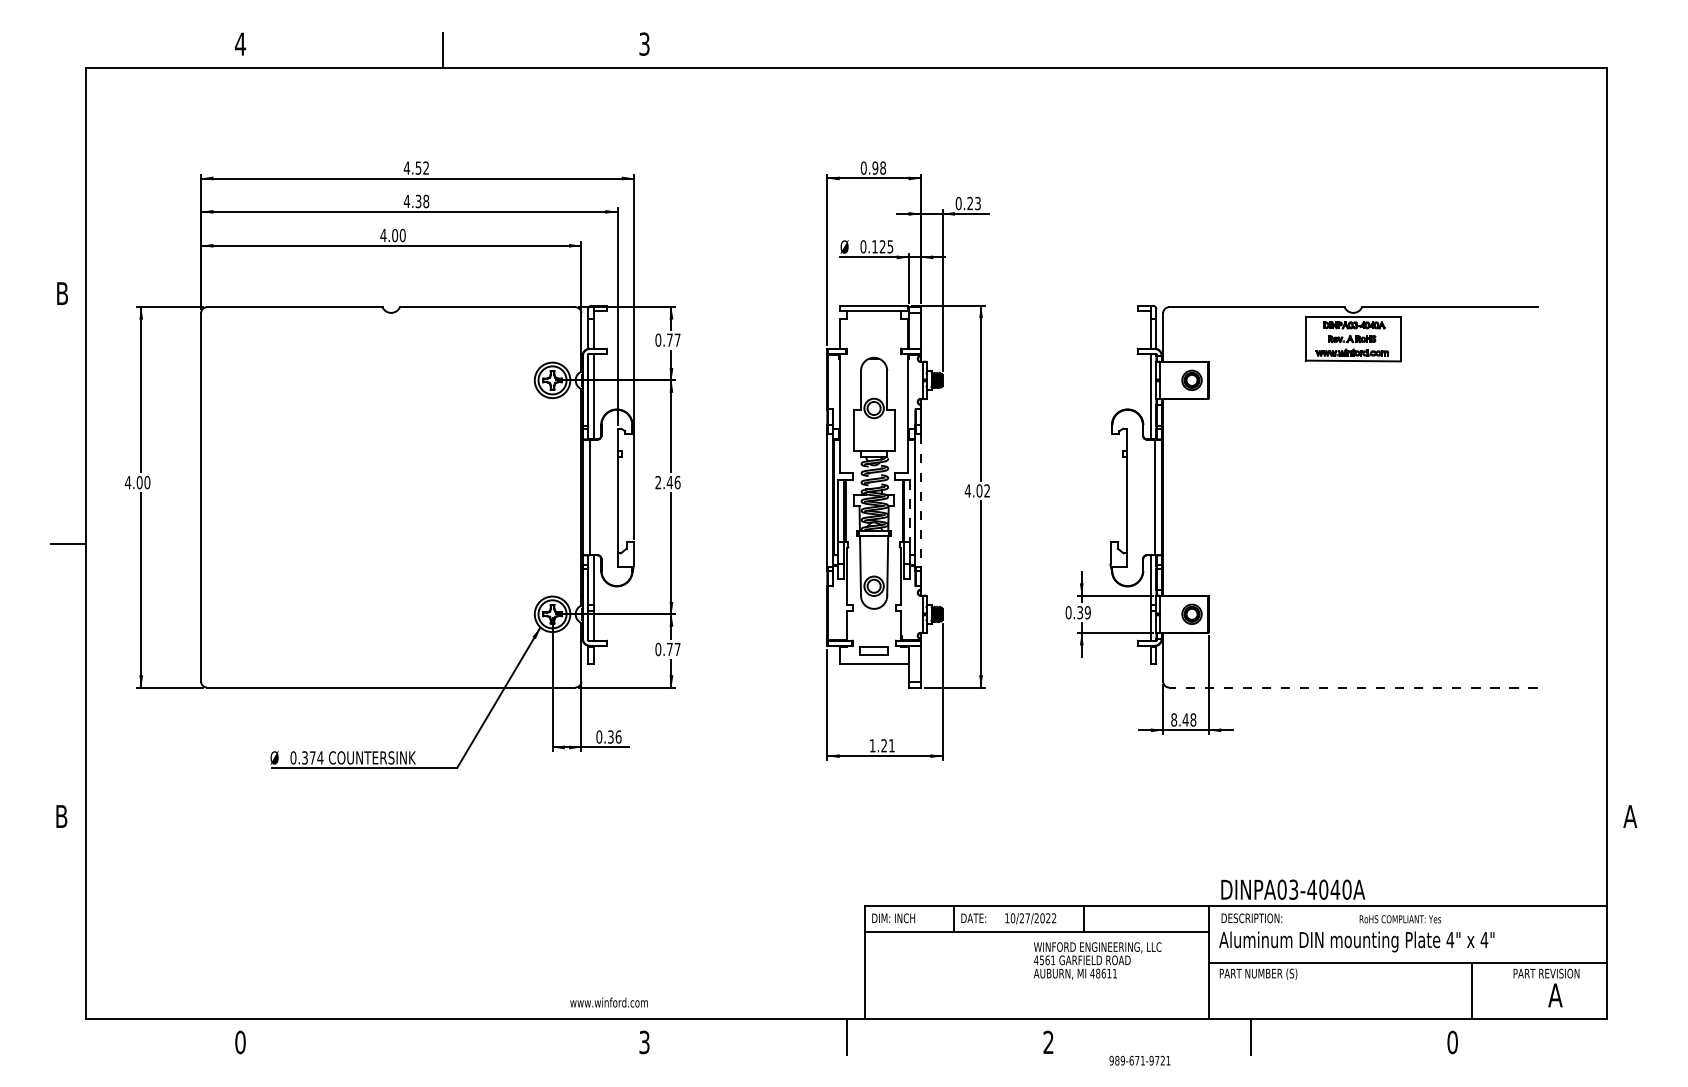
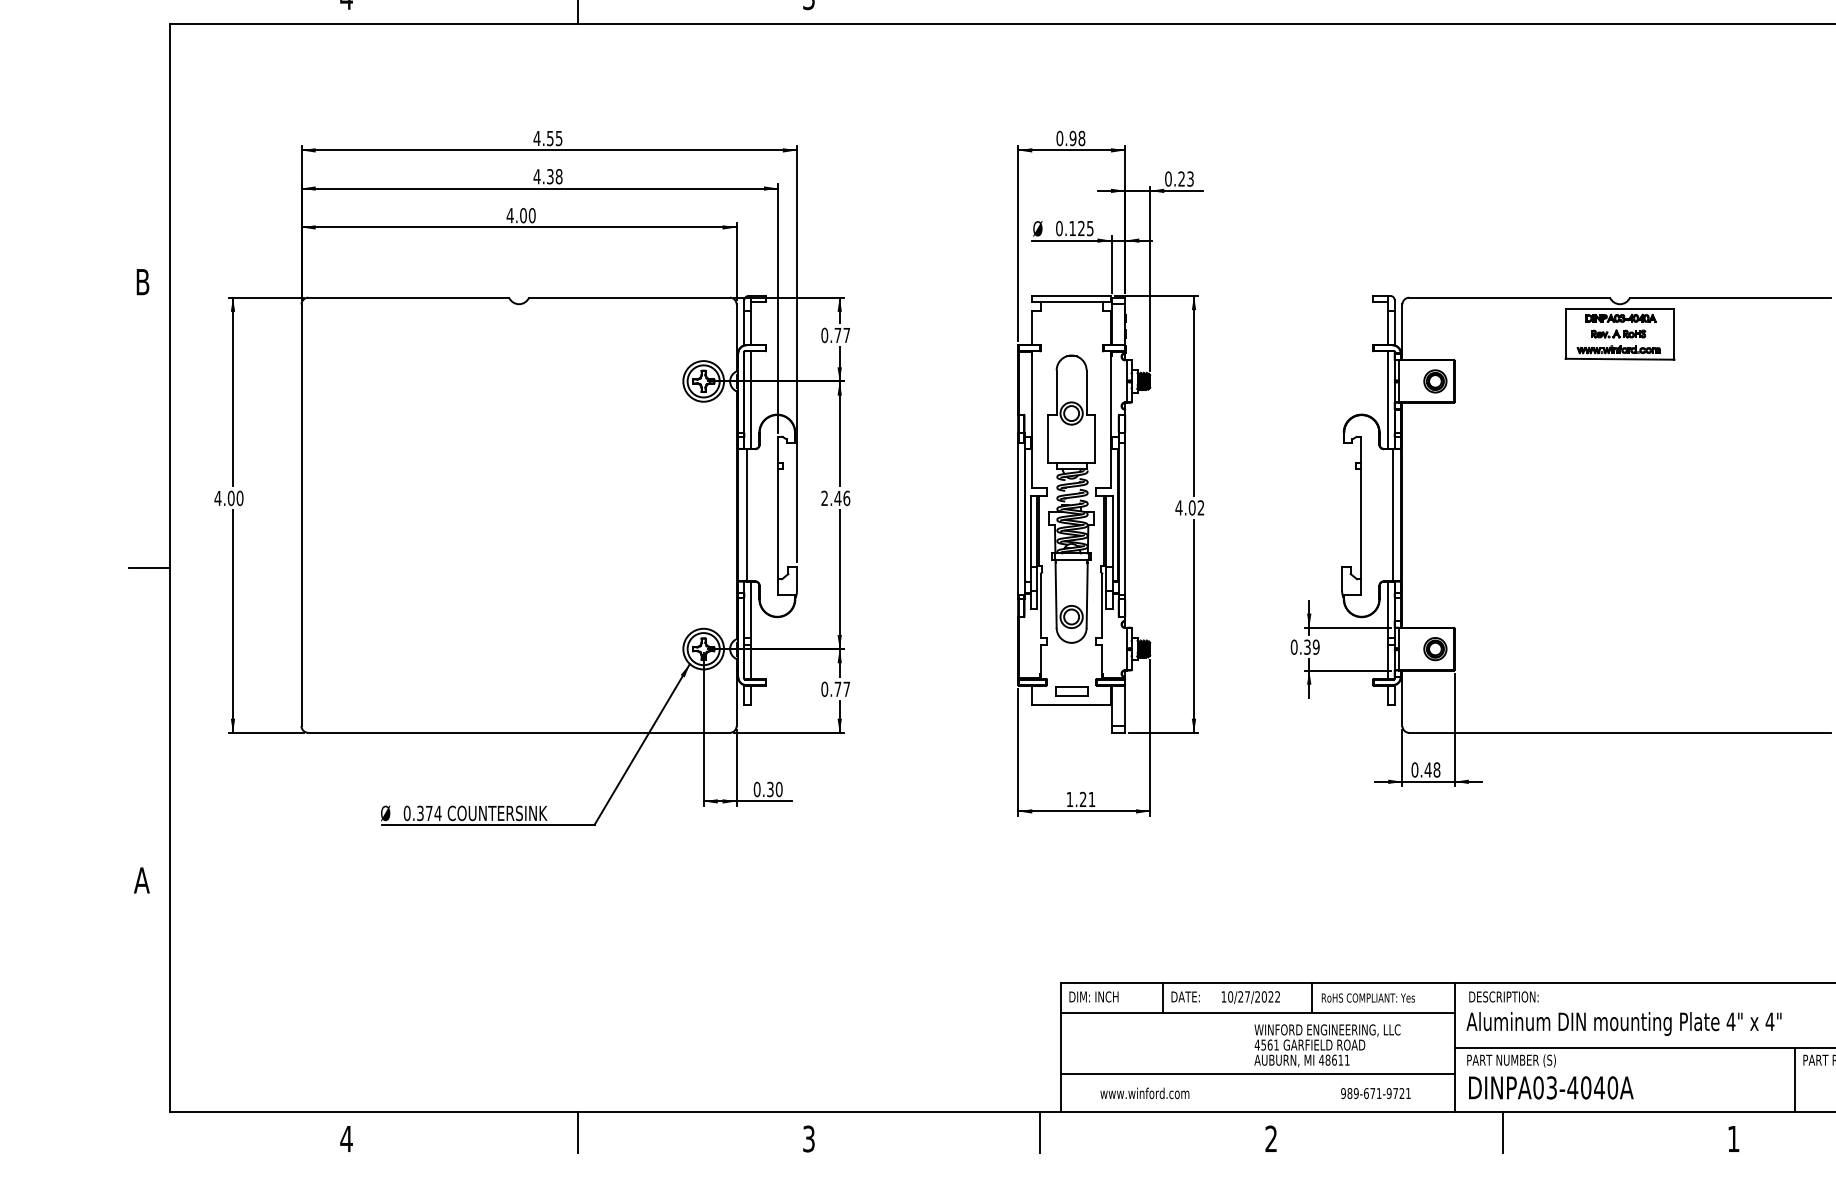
text: (425, 167) -> (558, 137), 4.52 -> 4.55
line: (920, 501) -> (1124, 519), dashed -> solid
line: (910, 511) -> (1113, 531), dashed -> solid
line: (1352, 687) -> (1619, 732), dashed -> solid
text: (1174, 719) -> (1415, 769), 8.48 -> 0.48
text: (618, 736) -> (779, 788), 0.36 -> 0.30
text: (61, 816) -> (141, 880), B -> A
text: (1293, 889) -> (1551, 1087), moved
text: (1400, 919) -> (1368, 998), moved
line: (1037, 985) -> (1258, 1073), added
line: (1472, 990) -> (1795, 1079), moved
text: (608, 1002) -> (1144, 1093), moved
line: (442, 1036) -> (577, 1132), added
text: (239, 1042) -> (345, 1139), 0 -> 4
text: (1452, 1042) -> (1733, 1139), 0 -> 1
text: (1139, 1060) -> (1375, 1093), moved

